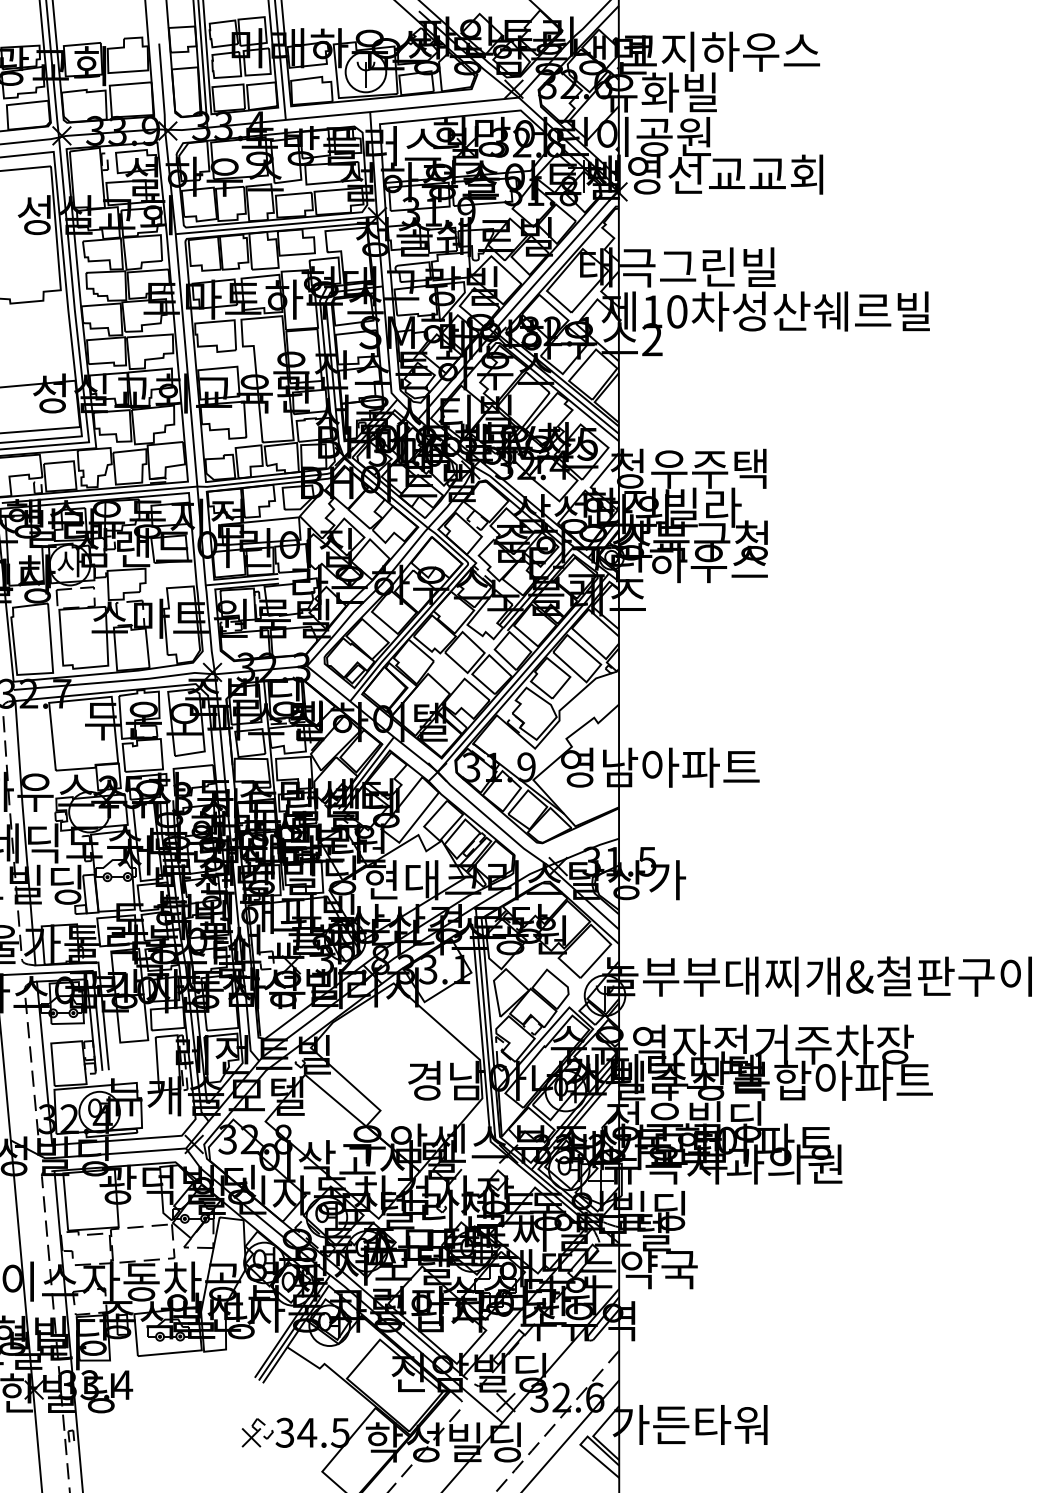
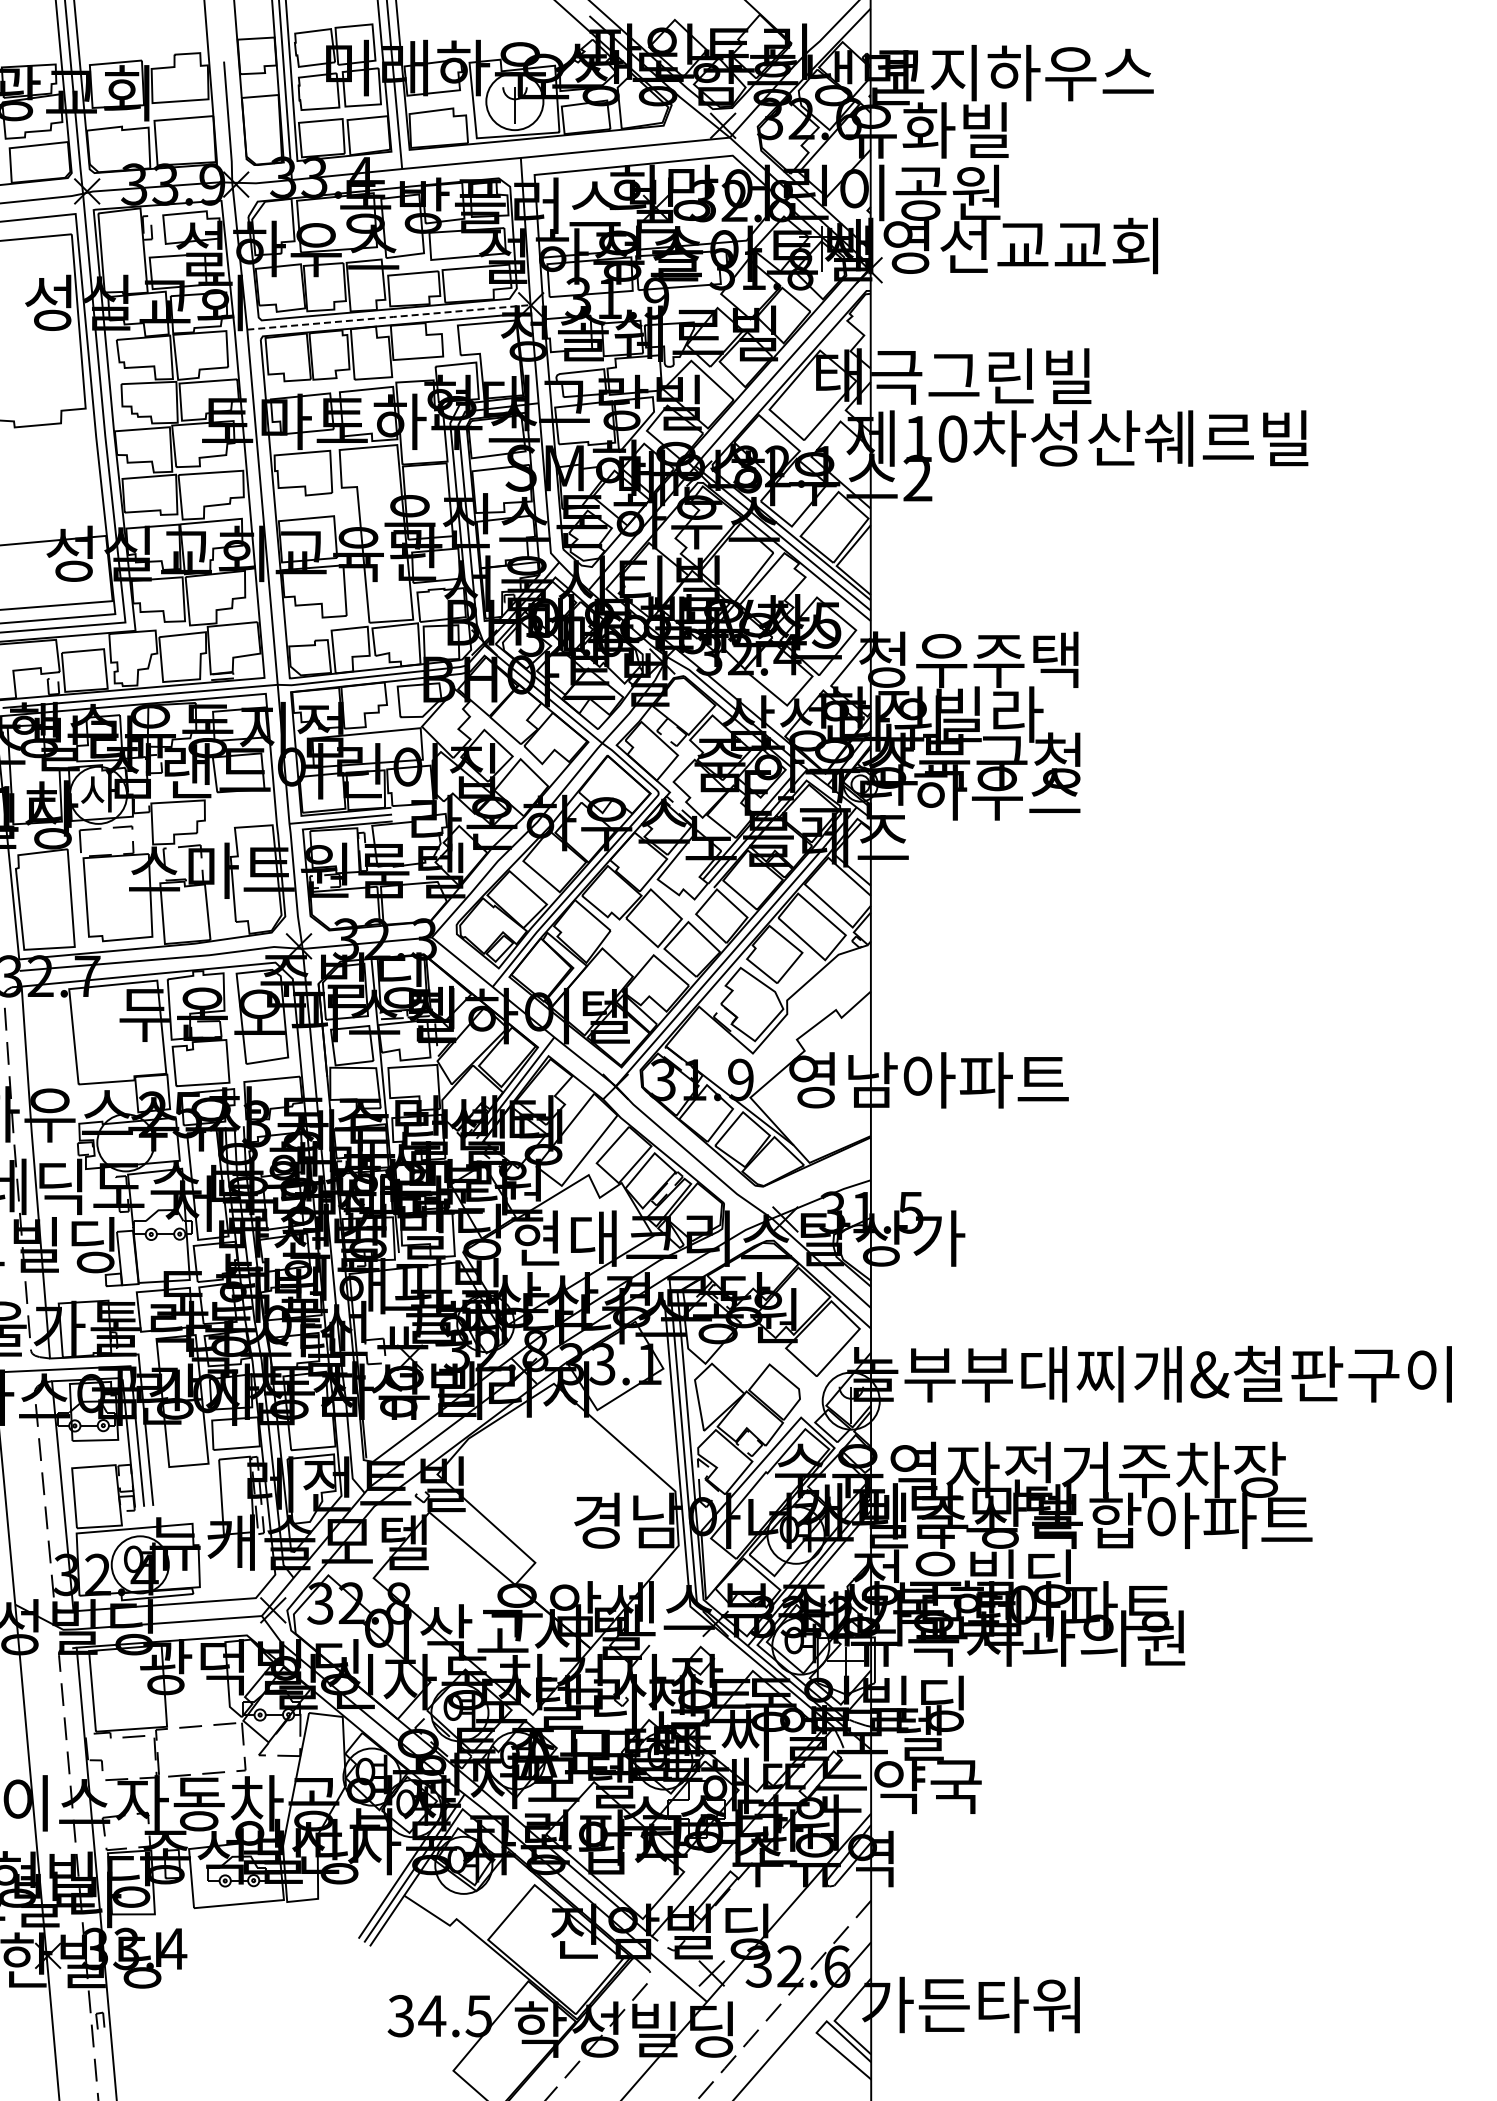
line: (277, 225) -> (390, 317), solid -> dashed
part: (257, 1432) -> (362, 2015), removed

